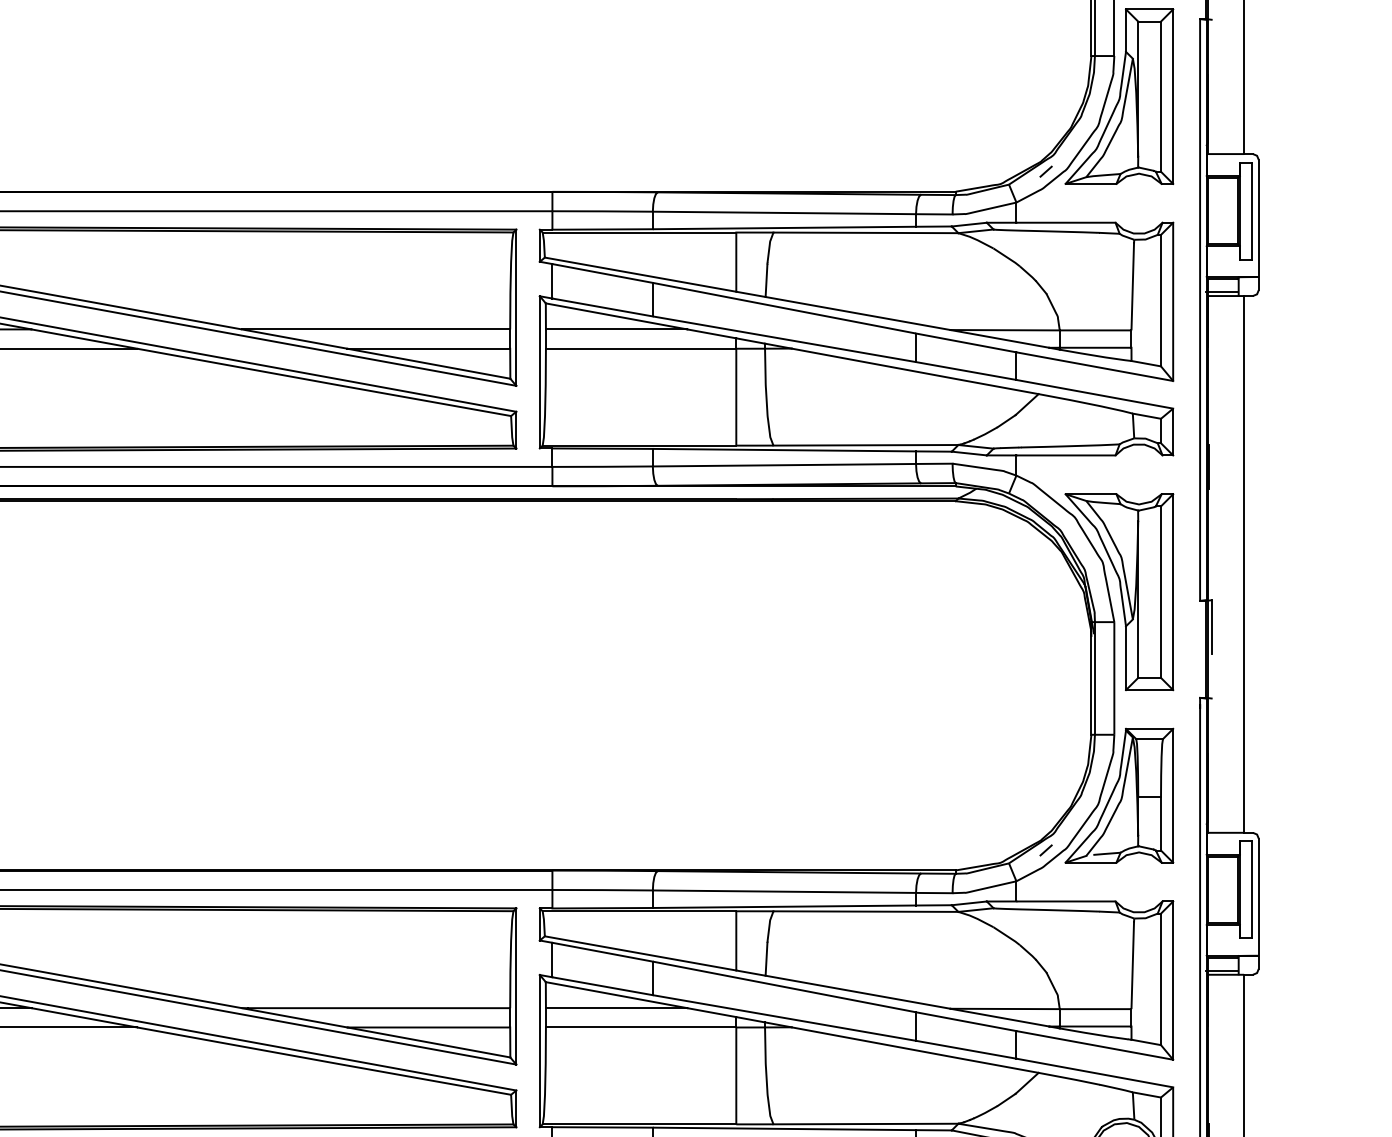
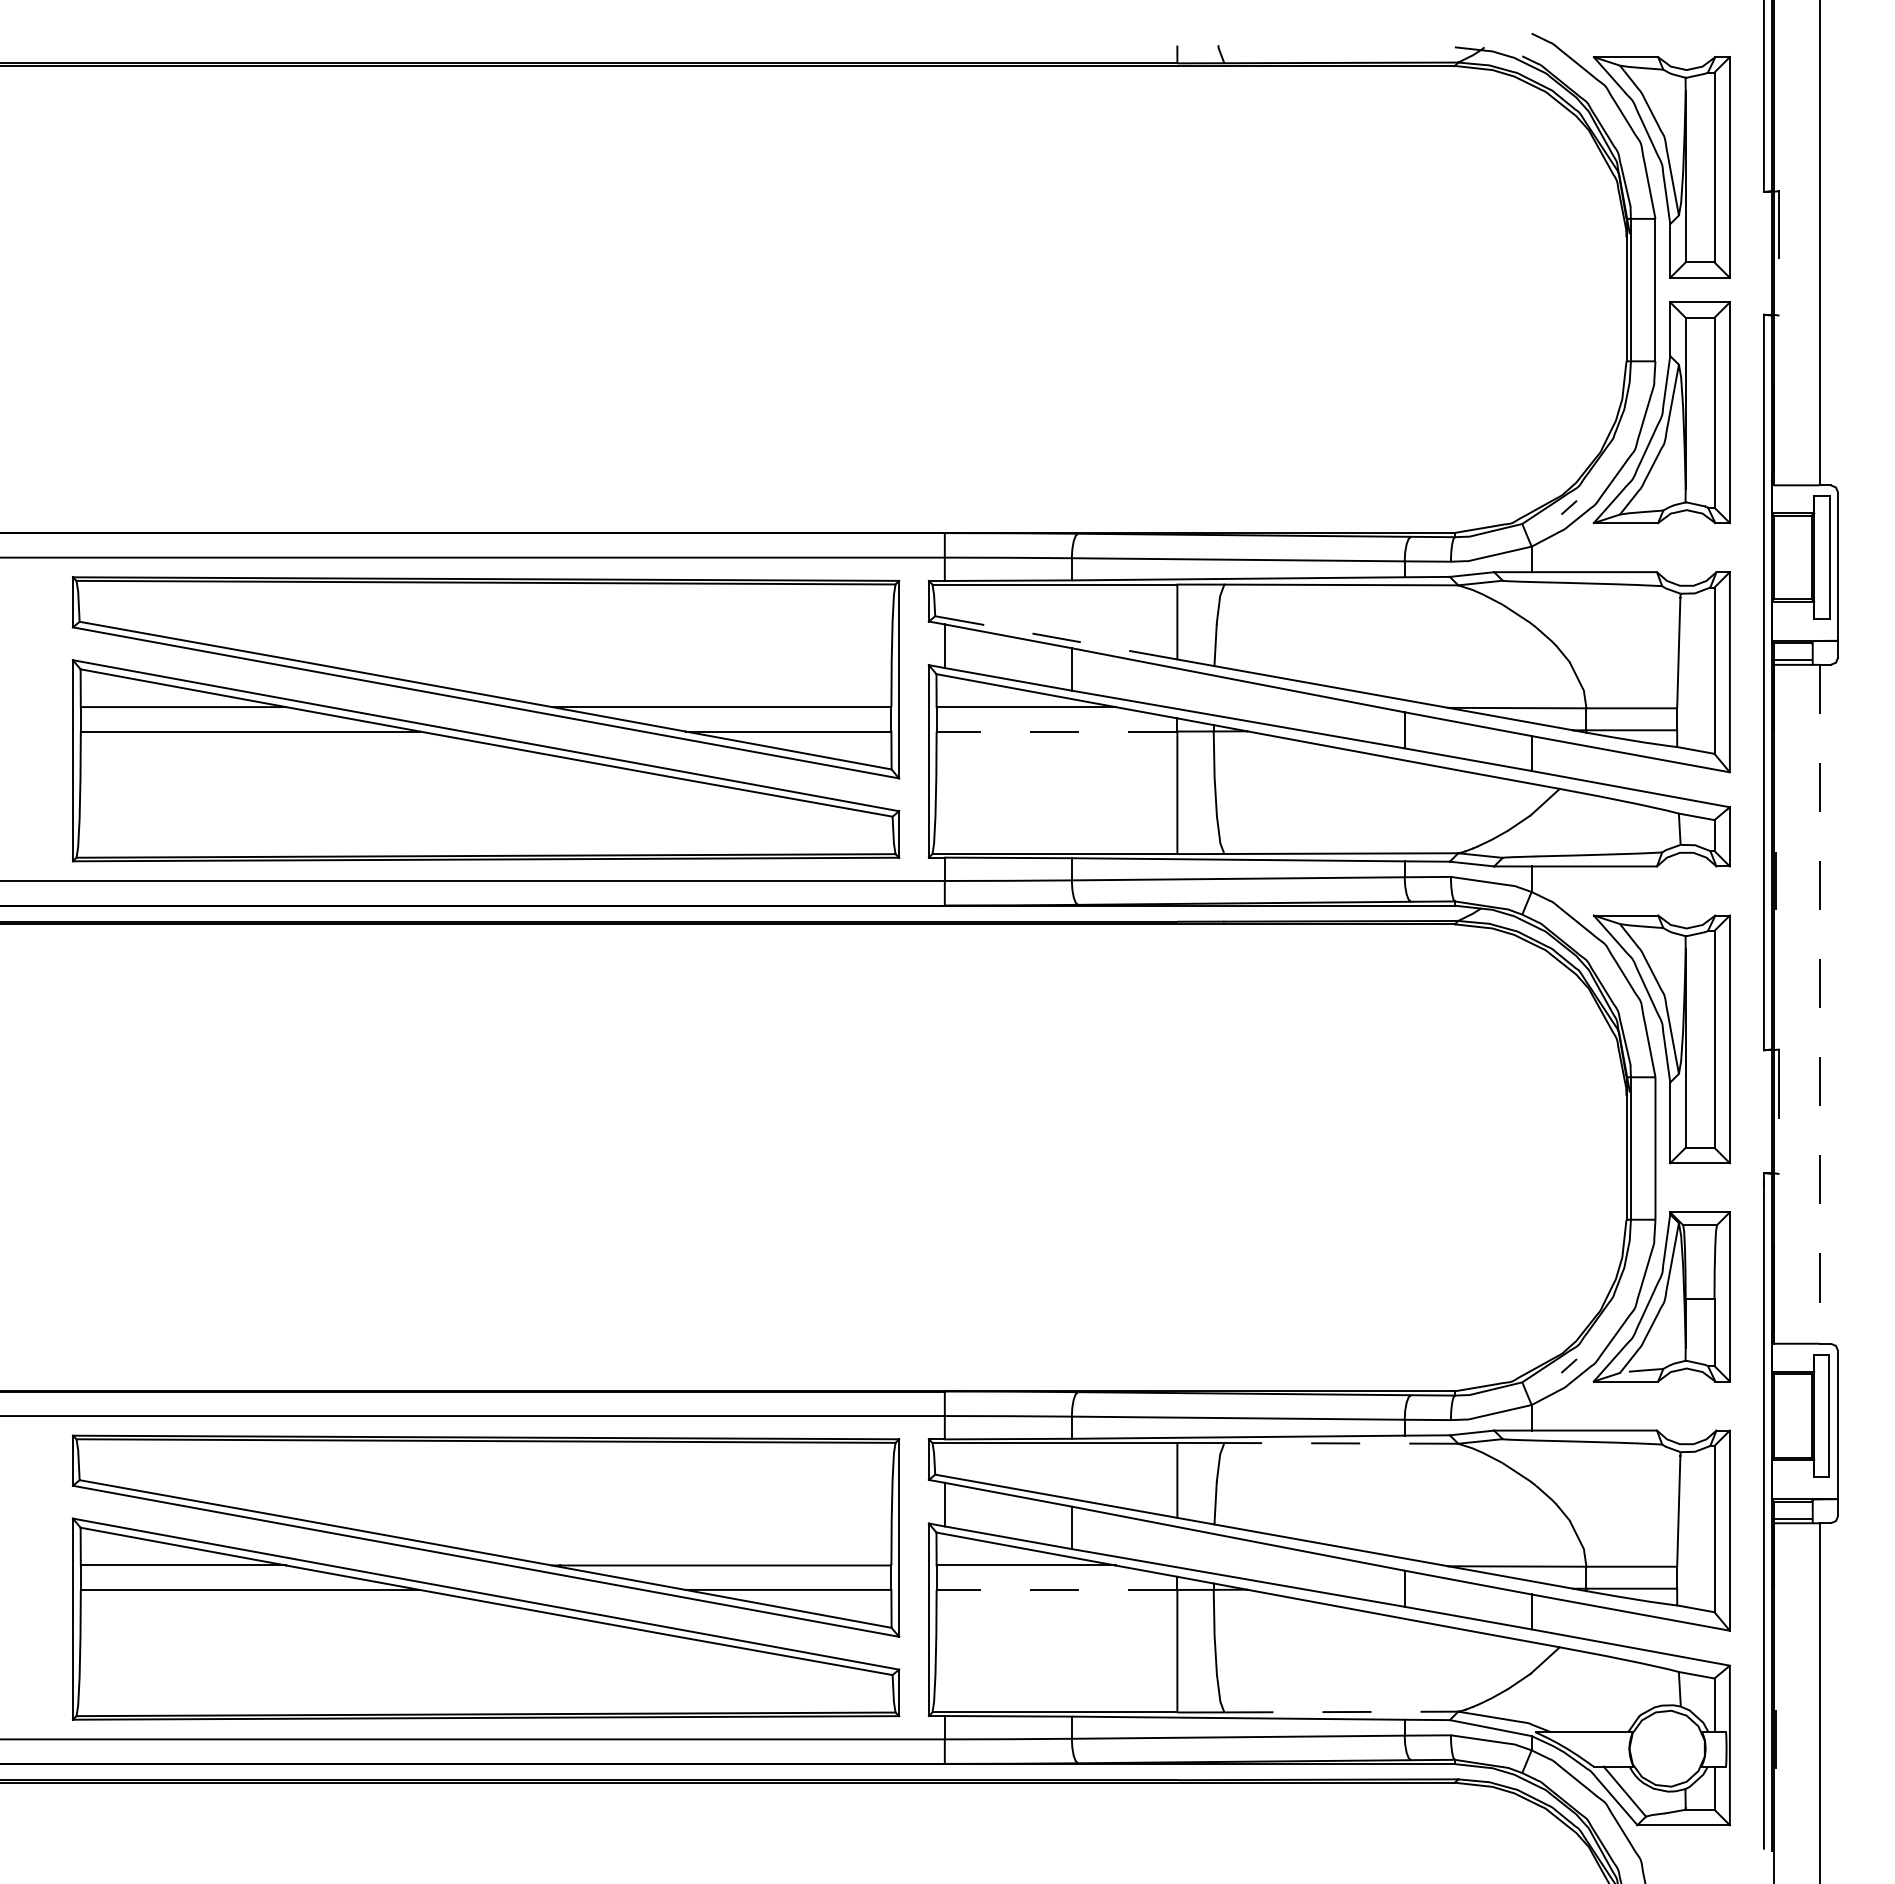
line: (640, 274) -> (1056, 637), solid -> dashed
line: (640, 348) -> (1056, 731), solid -> dashed
line: (1244, 564) -> (1819, 1004), solid -> dashed
line: (866, 911) -> (1341, 1443), solid -> dashed
line: (640, 1027) -> (1056, 1589), solid -> dashed
line: (866, 1124) -> (1341, 1712), solid -> dashed

